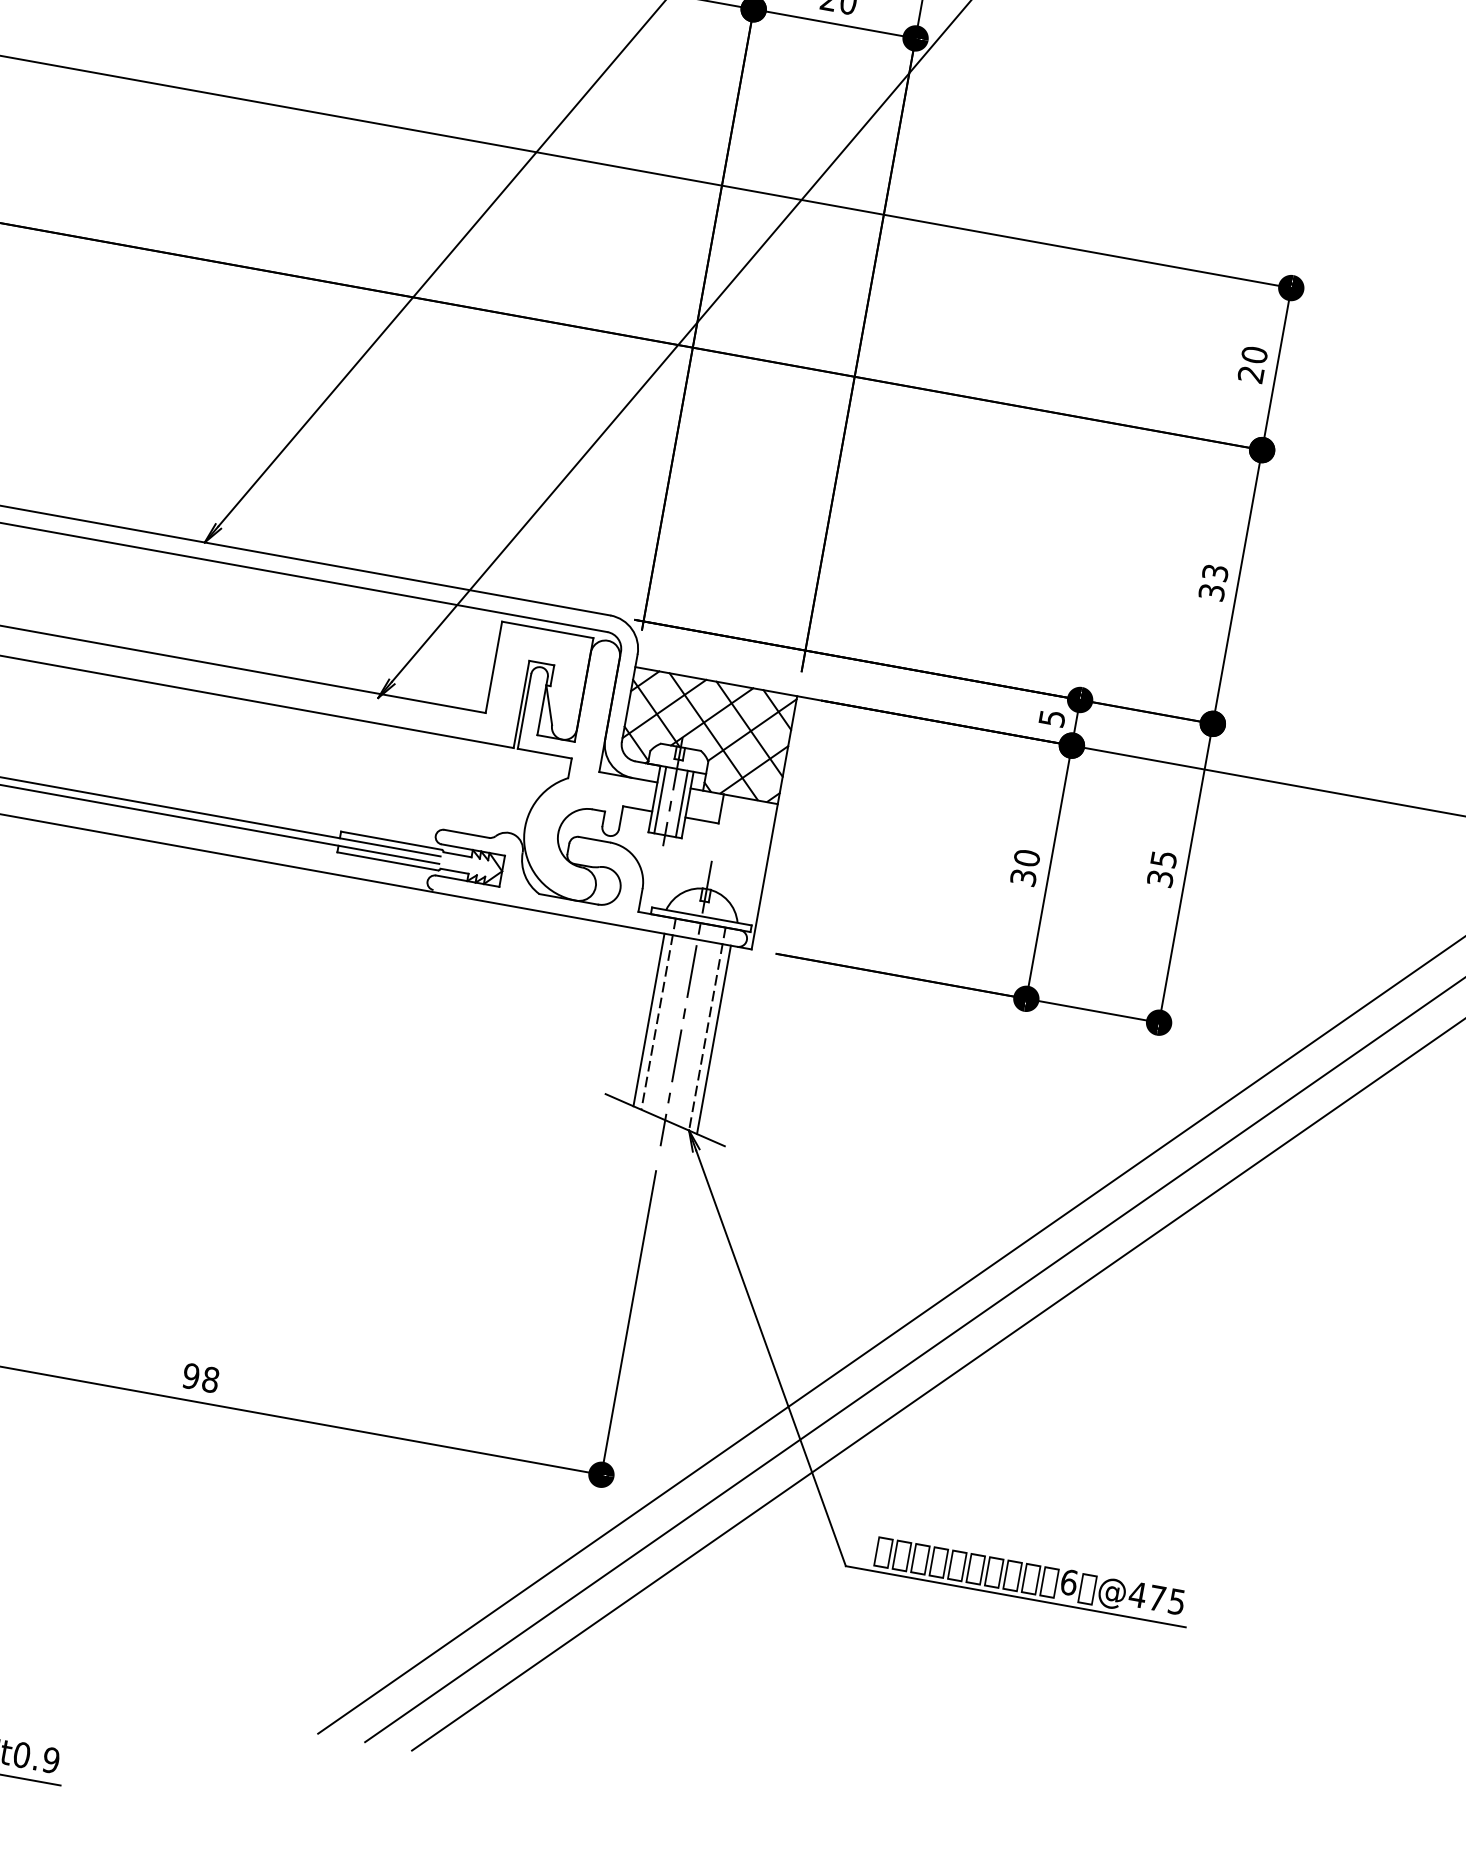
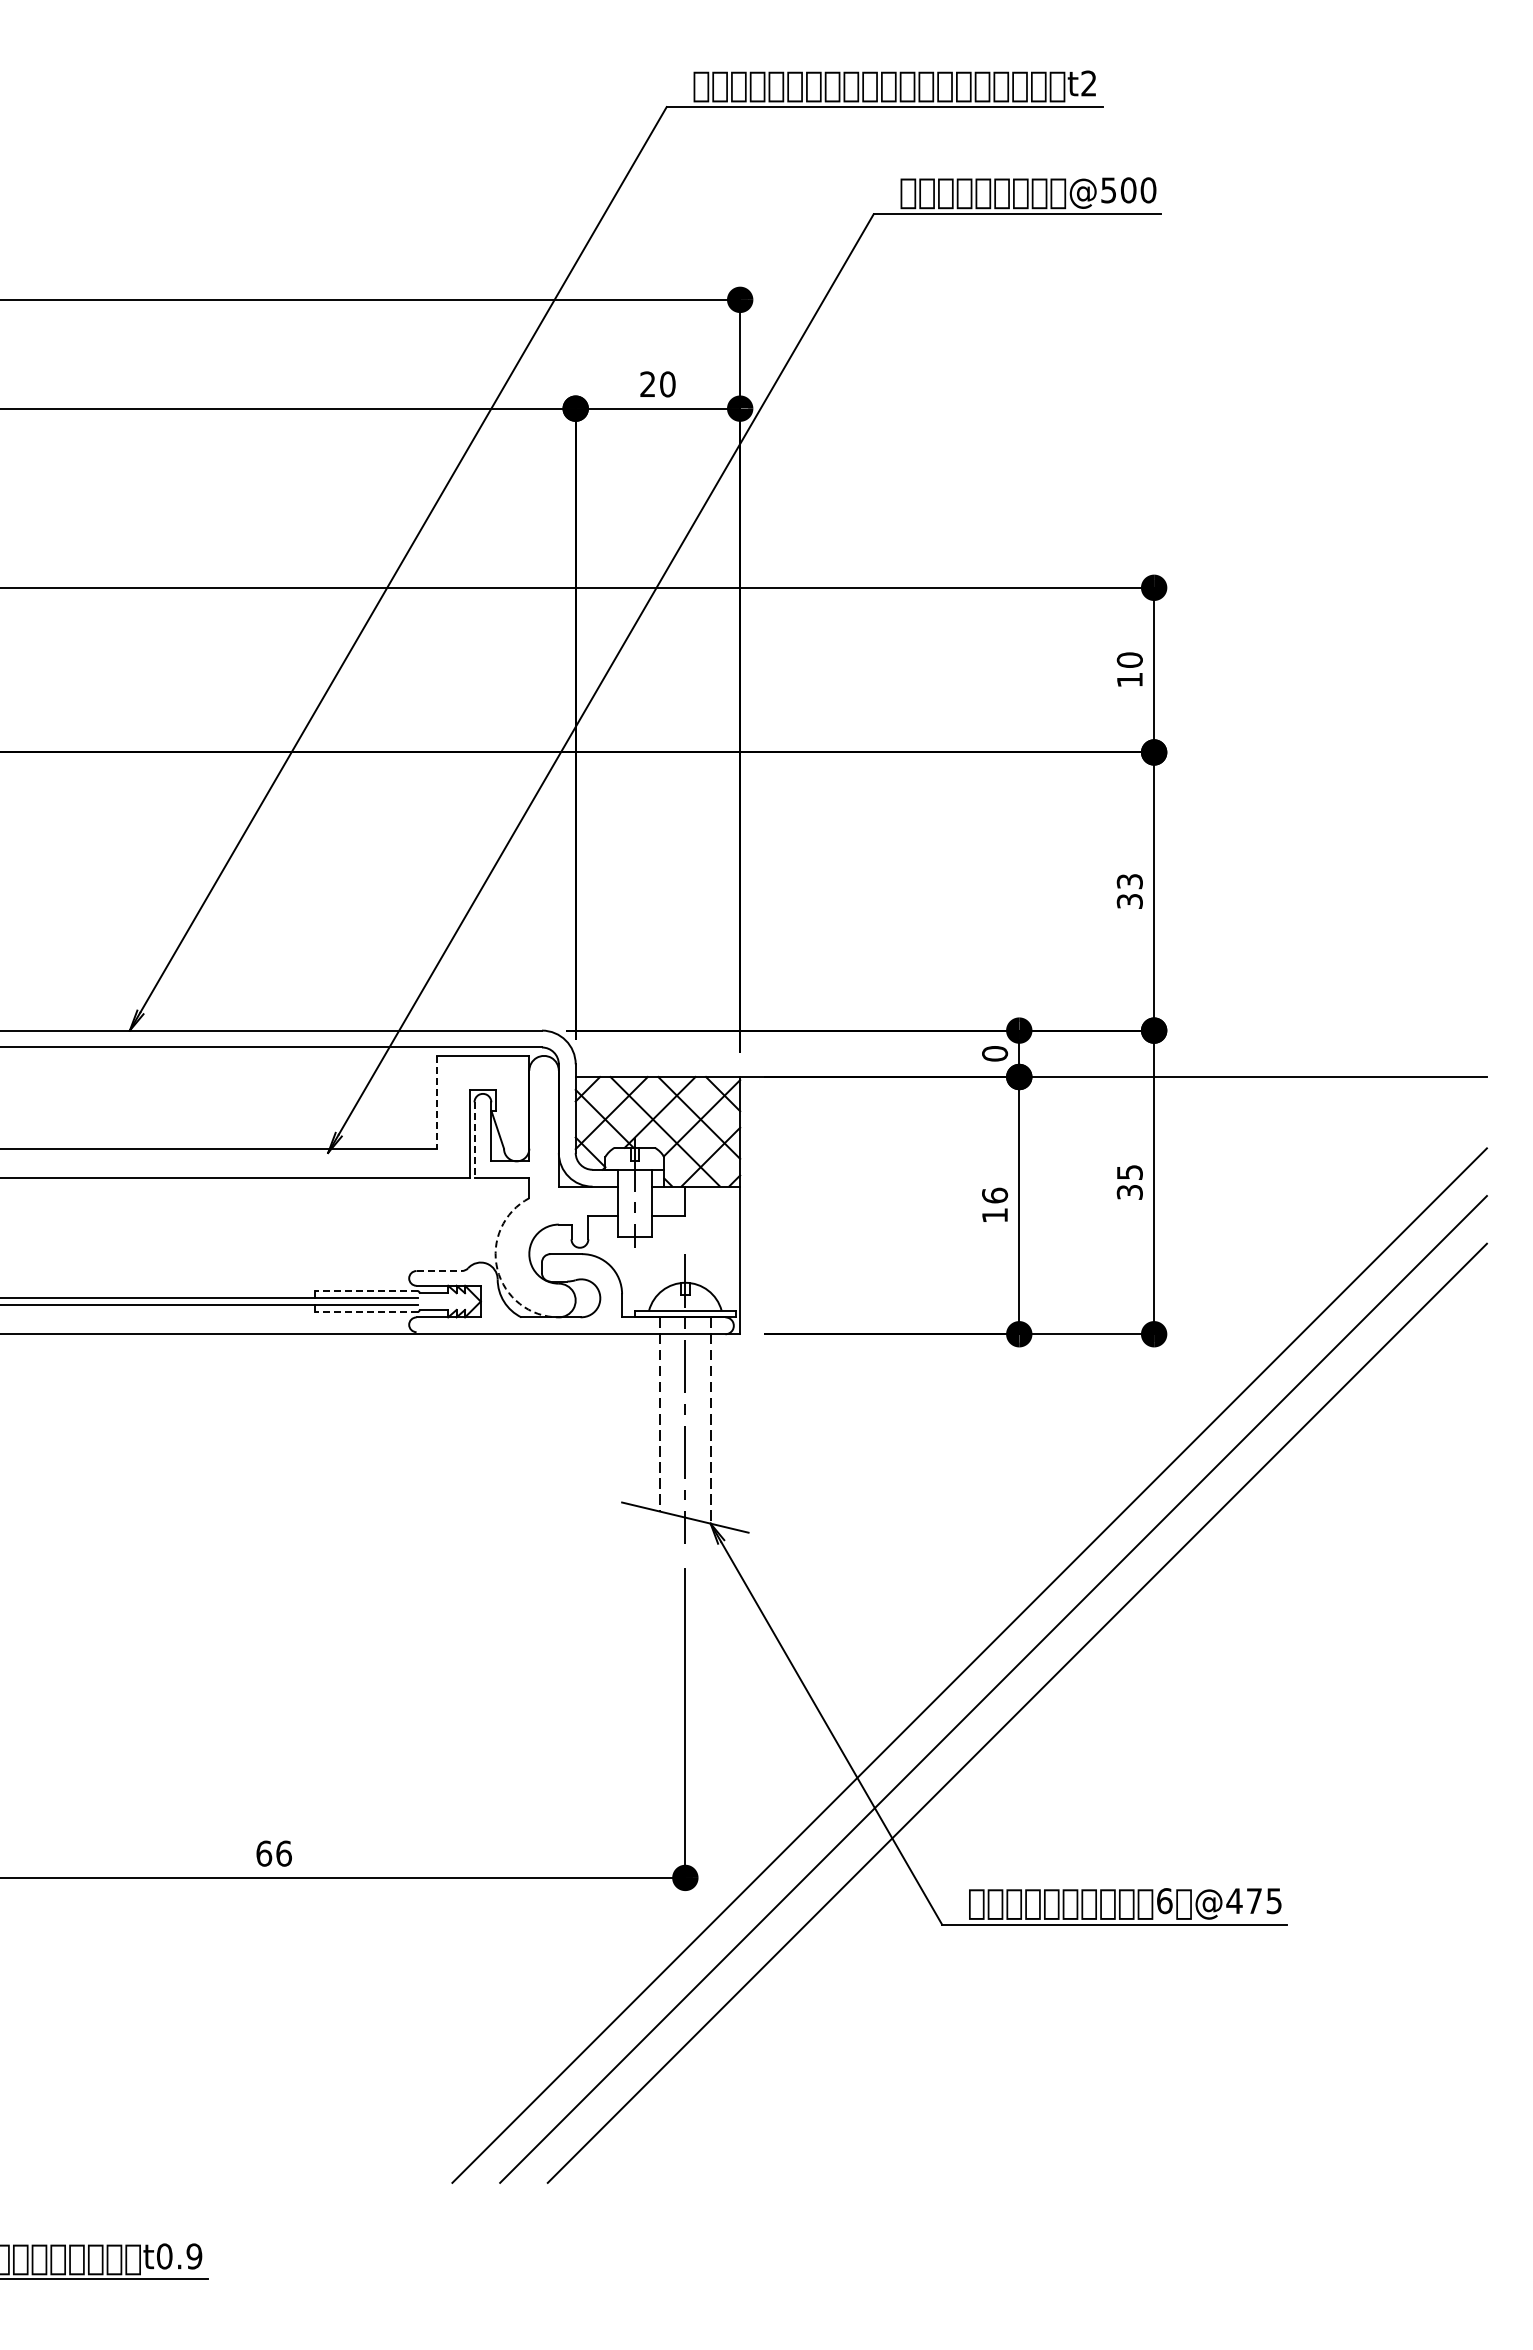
text: (1250, 374) -> (1129, 680), 20 -> 10
line: (493, 667) -> (436, 1102), solid -> dashed
line: (524, 711) -> (474, 1140), solid -> dashed
text: (1052, 718) -> (995, 1053), 5 -> 0
line: (659, 800) -> (623, 1203), removed
line: (681, 803) -> (645, 1203), removed
line: (466, 834) -> (439, 1271), solid -> dashed
line: (390, 840) -> (365, 1291), solid -> dashed
arc: (524, 842) -> (497, 1269), solid -> dashed
line: (386, 861) -> (365, 1312), solid -> dashed
text: (1025, 867) -> (995, 1205), 30 -> 16
line: (648, 1019) -> (651, 1421), removed
line: (714, 1039) -> (719, 1429), removed
text: (200, 1377) -> (273, 1853), 98 -> 66

